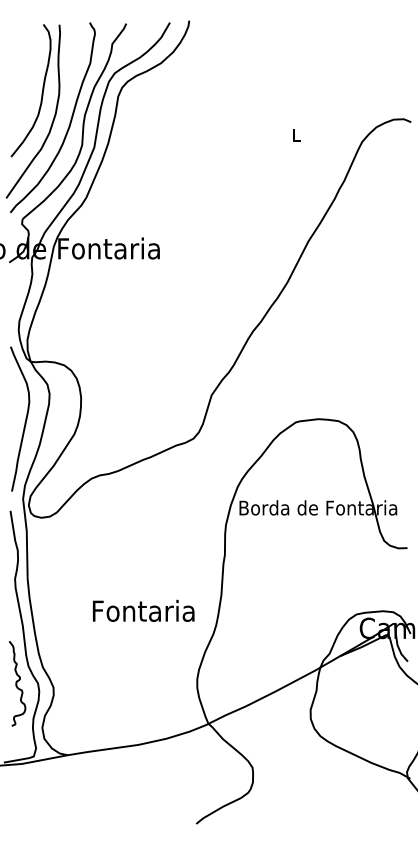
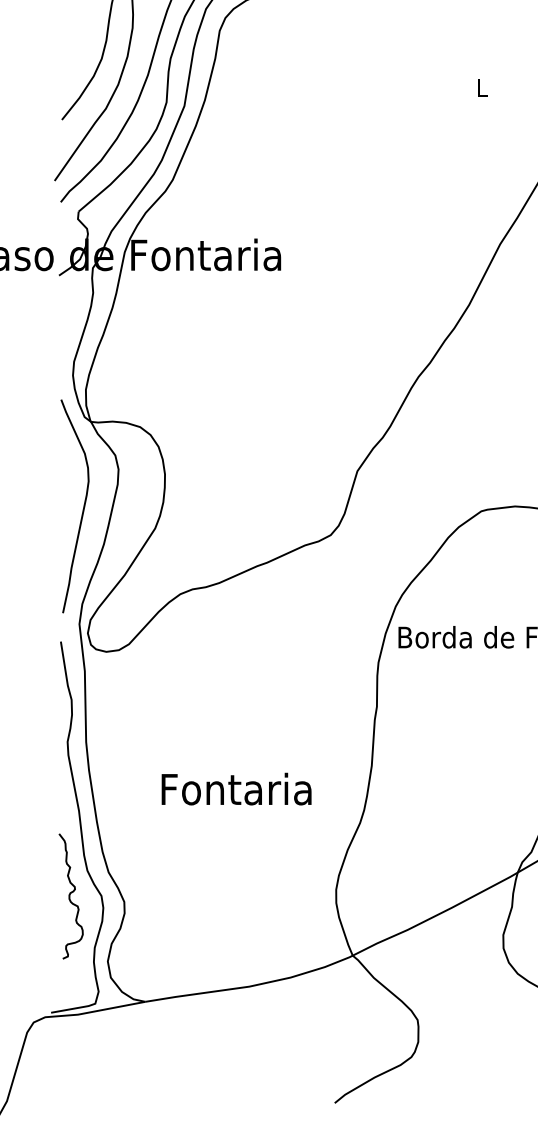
text: (143, 610) -> (236, 788), moved

